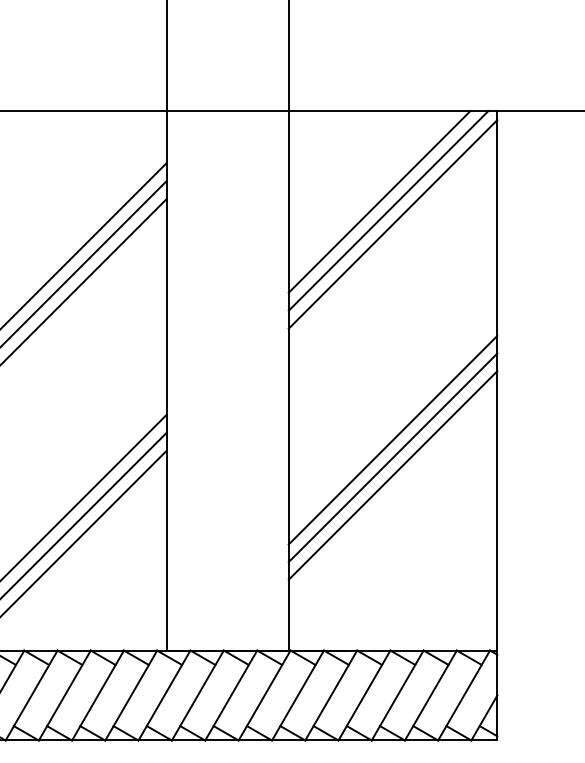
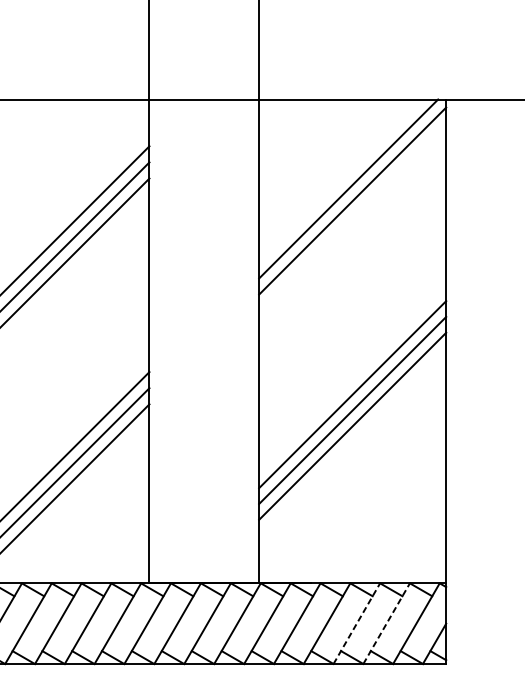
line: (379, 201) -> (340, 180), removed
line: (397, 695) -> (356, 623), solid -> dashed
line: (430, 695) -> (386, 623), solid -> dashed

